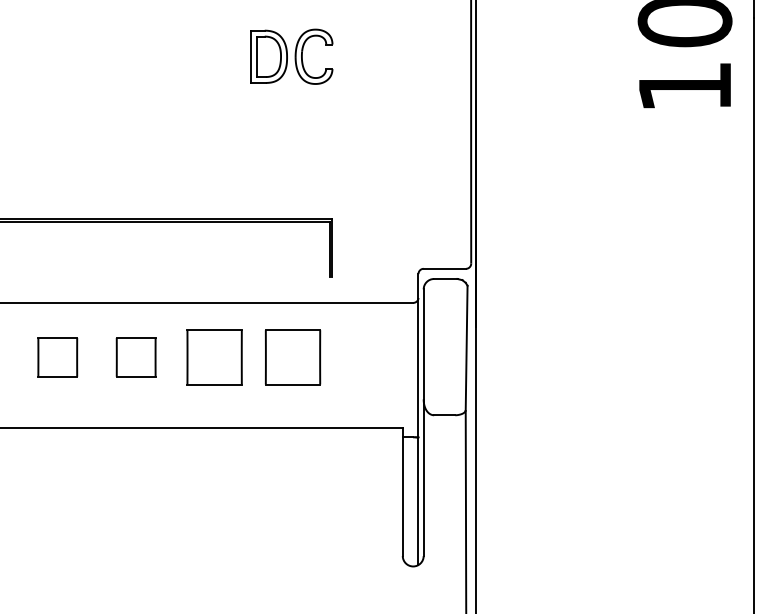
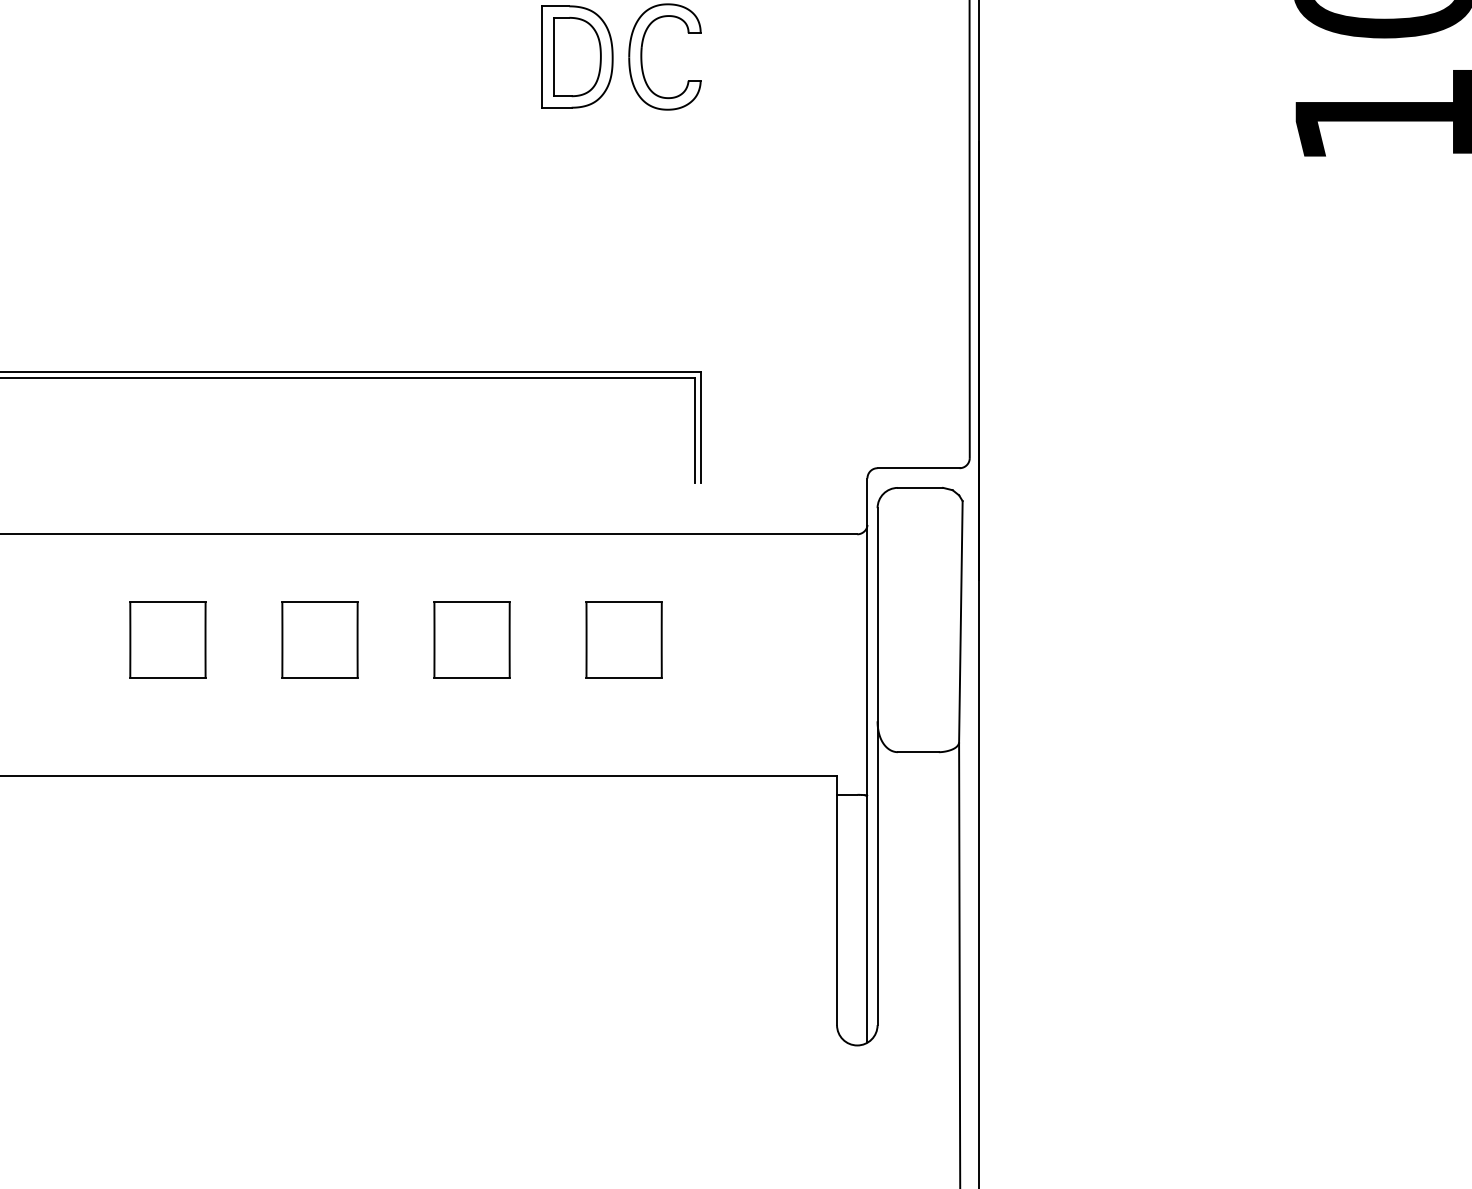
part: (214, 357) -> (471, 640), size x0.71
part: (292, 357) -> (623, 640), size x0.71

